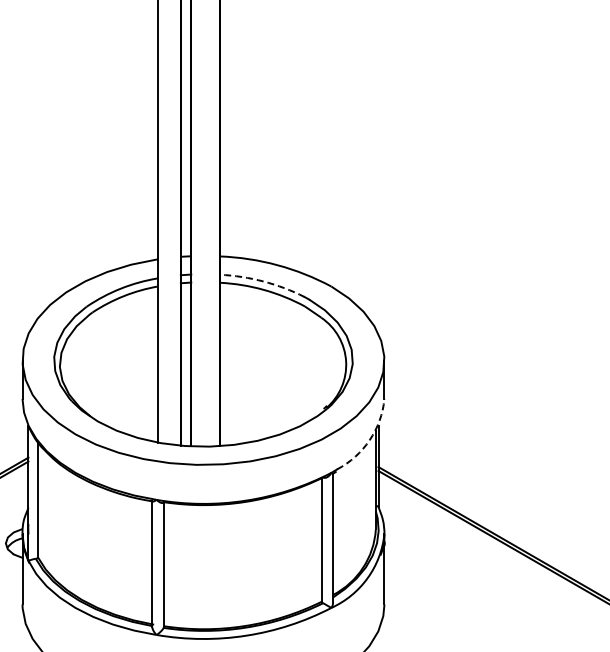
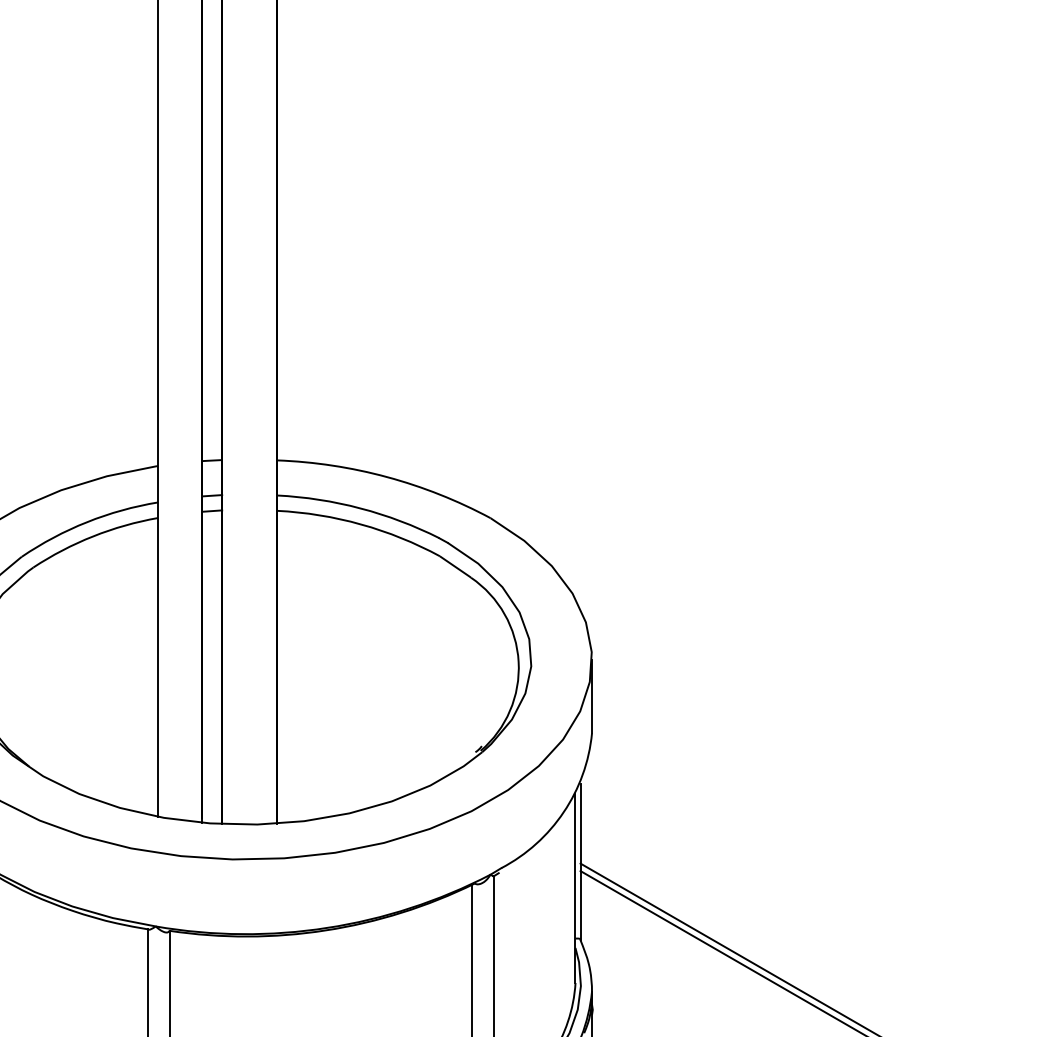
arc: (263, 281) -> (360, 508), dashed -> solid
arc: (369, 440) -> (563, 812), dashed -> solid

